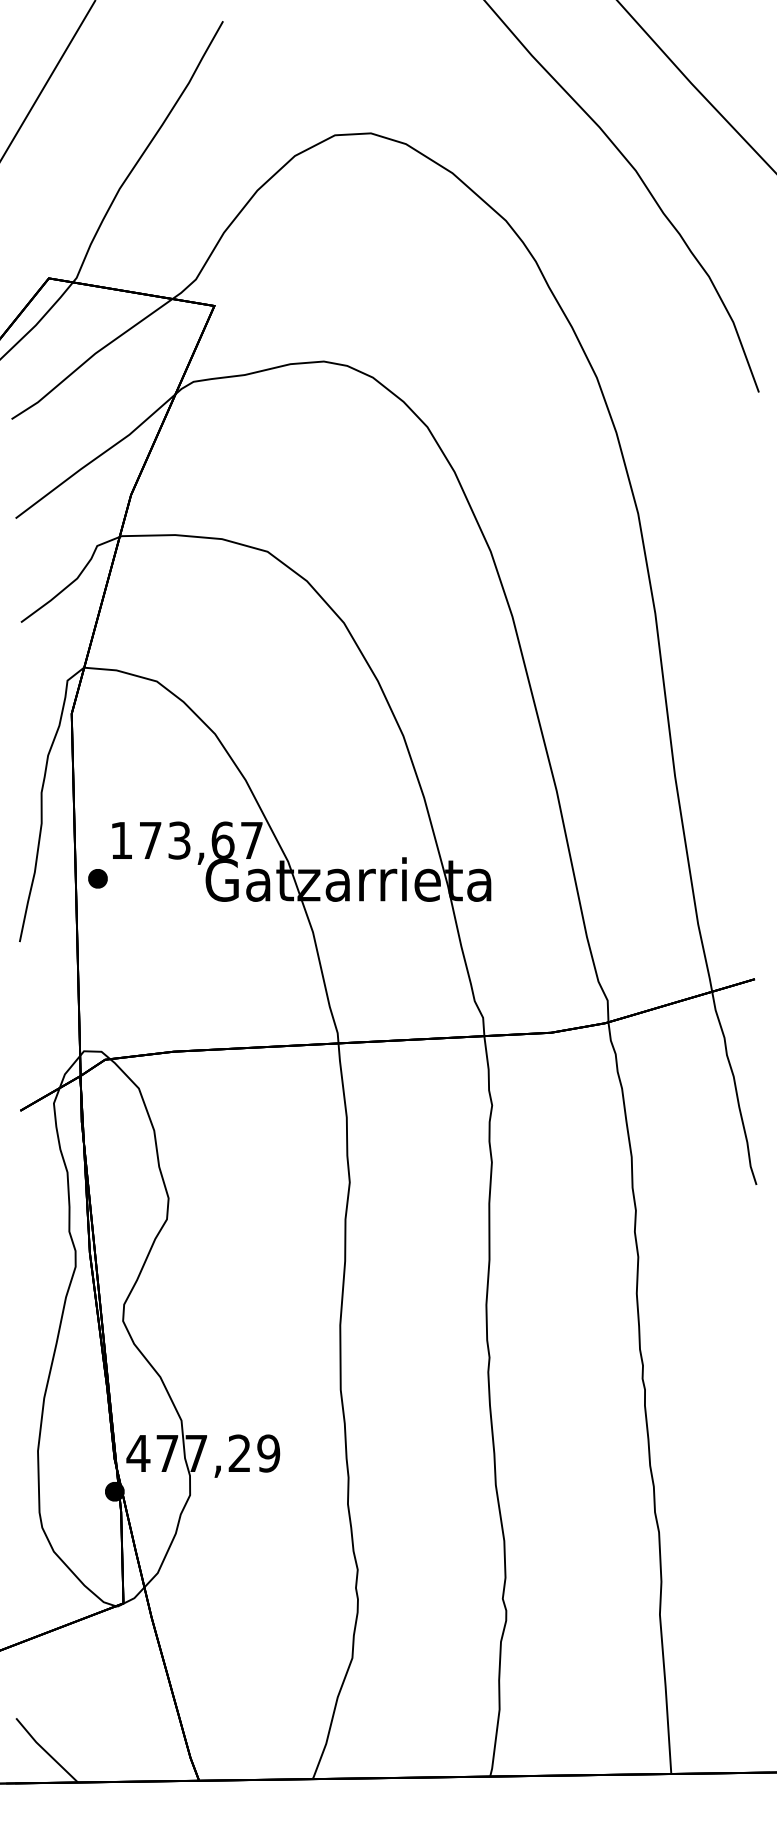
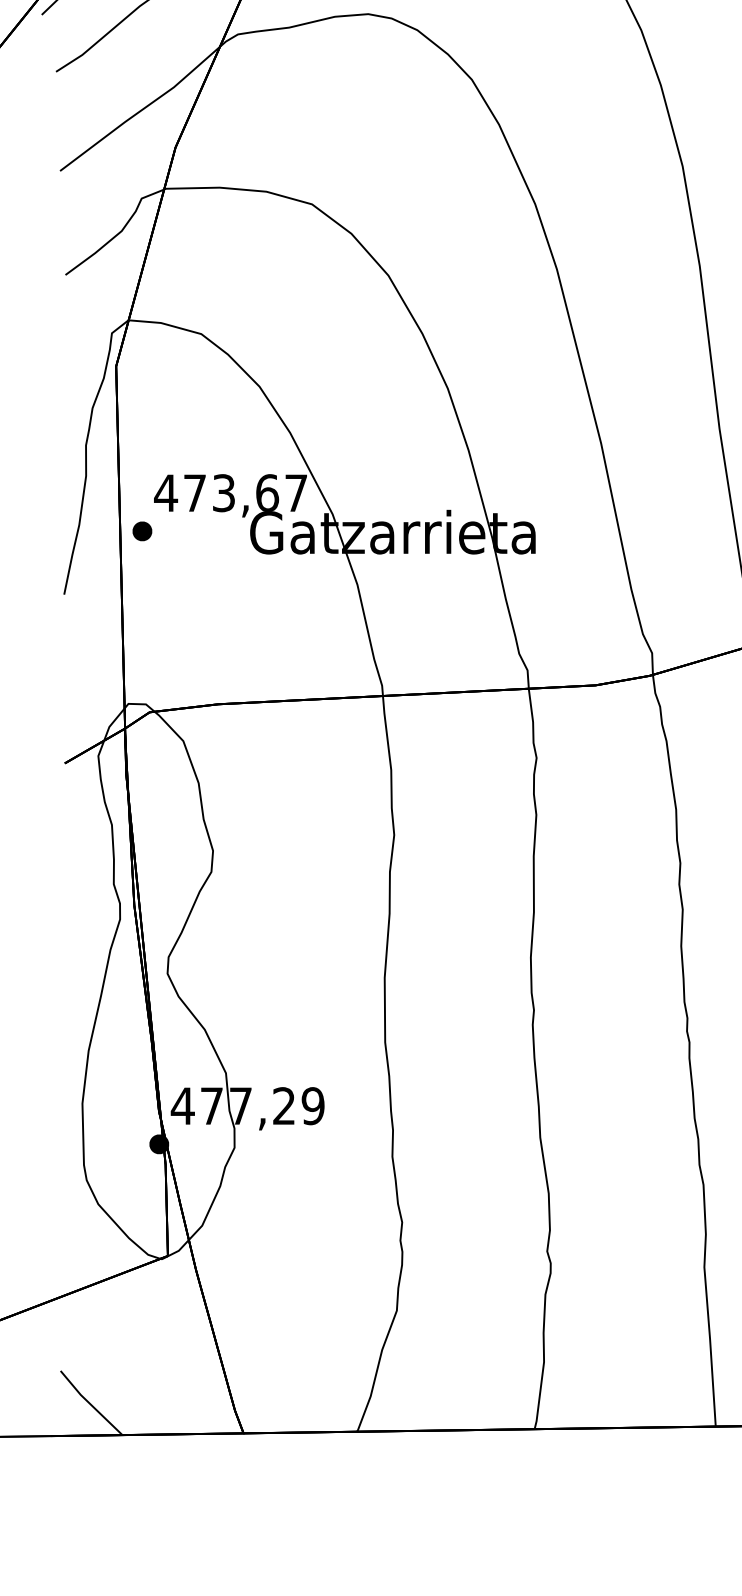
text: (121, 840) -> (165, 493), 173,67 -> 473,67

